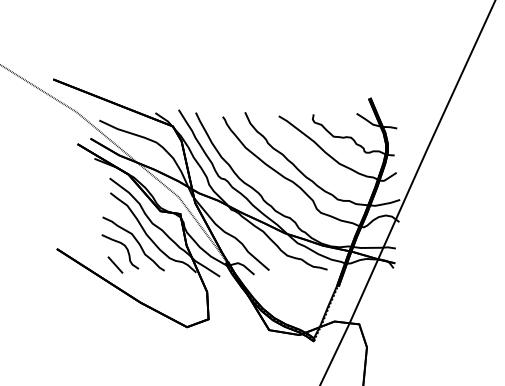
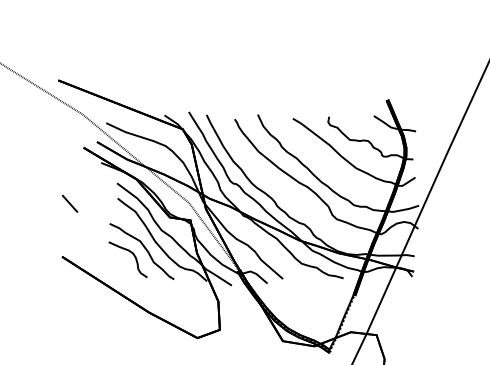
line: (115, 264) -> (70, 203), moved

